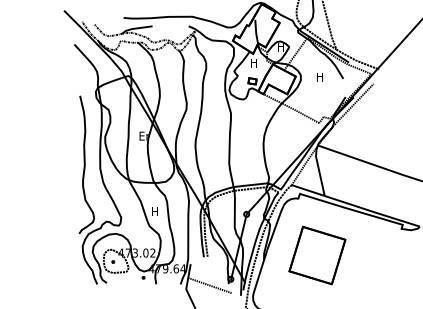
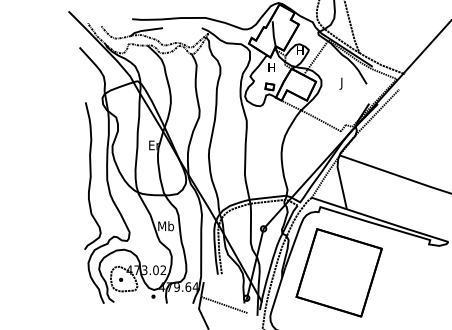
text: (319, 78) -> (341, 83), H -> J
text: (155, 212) -> (166, 226), H -> Mb
part: (316, 255) -> (338, 272), size x1.43

